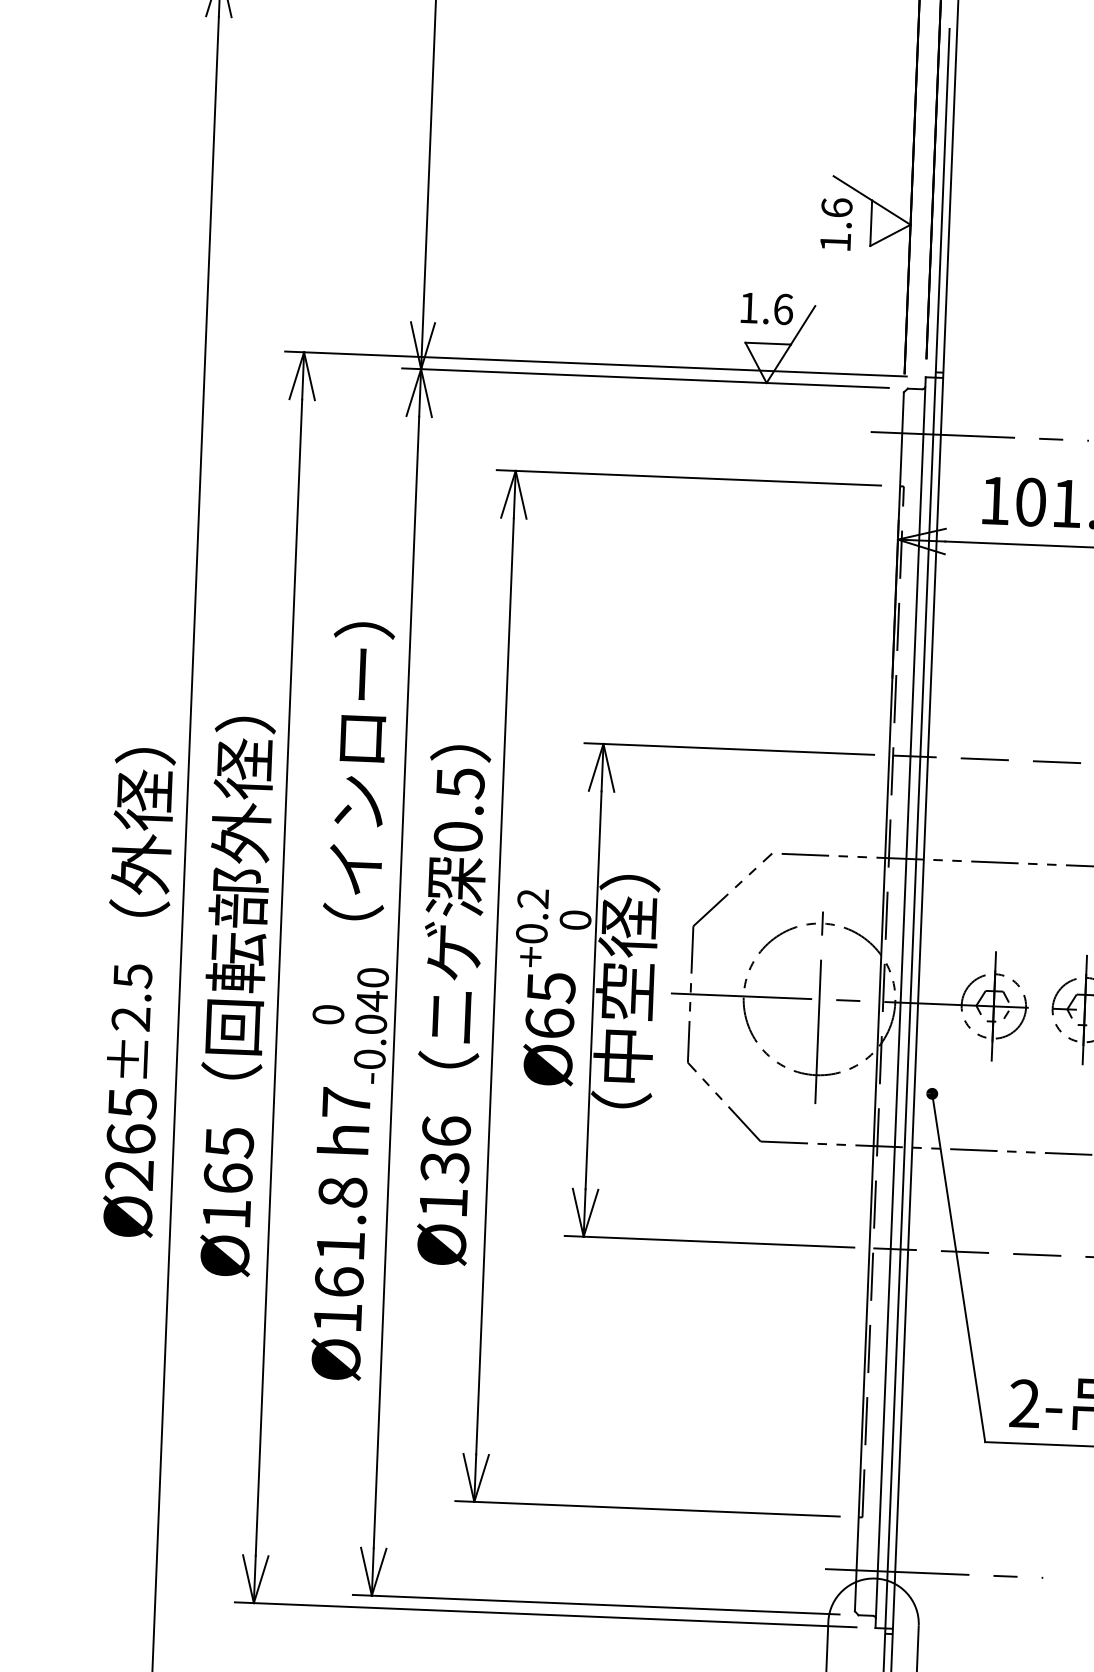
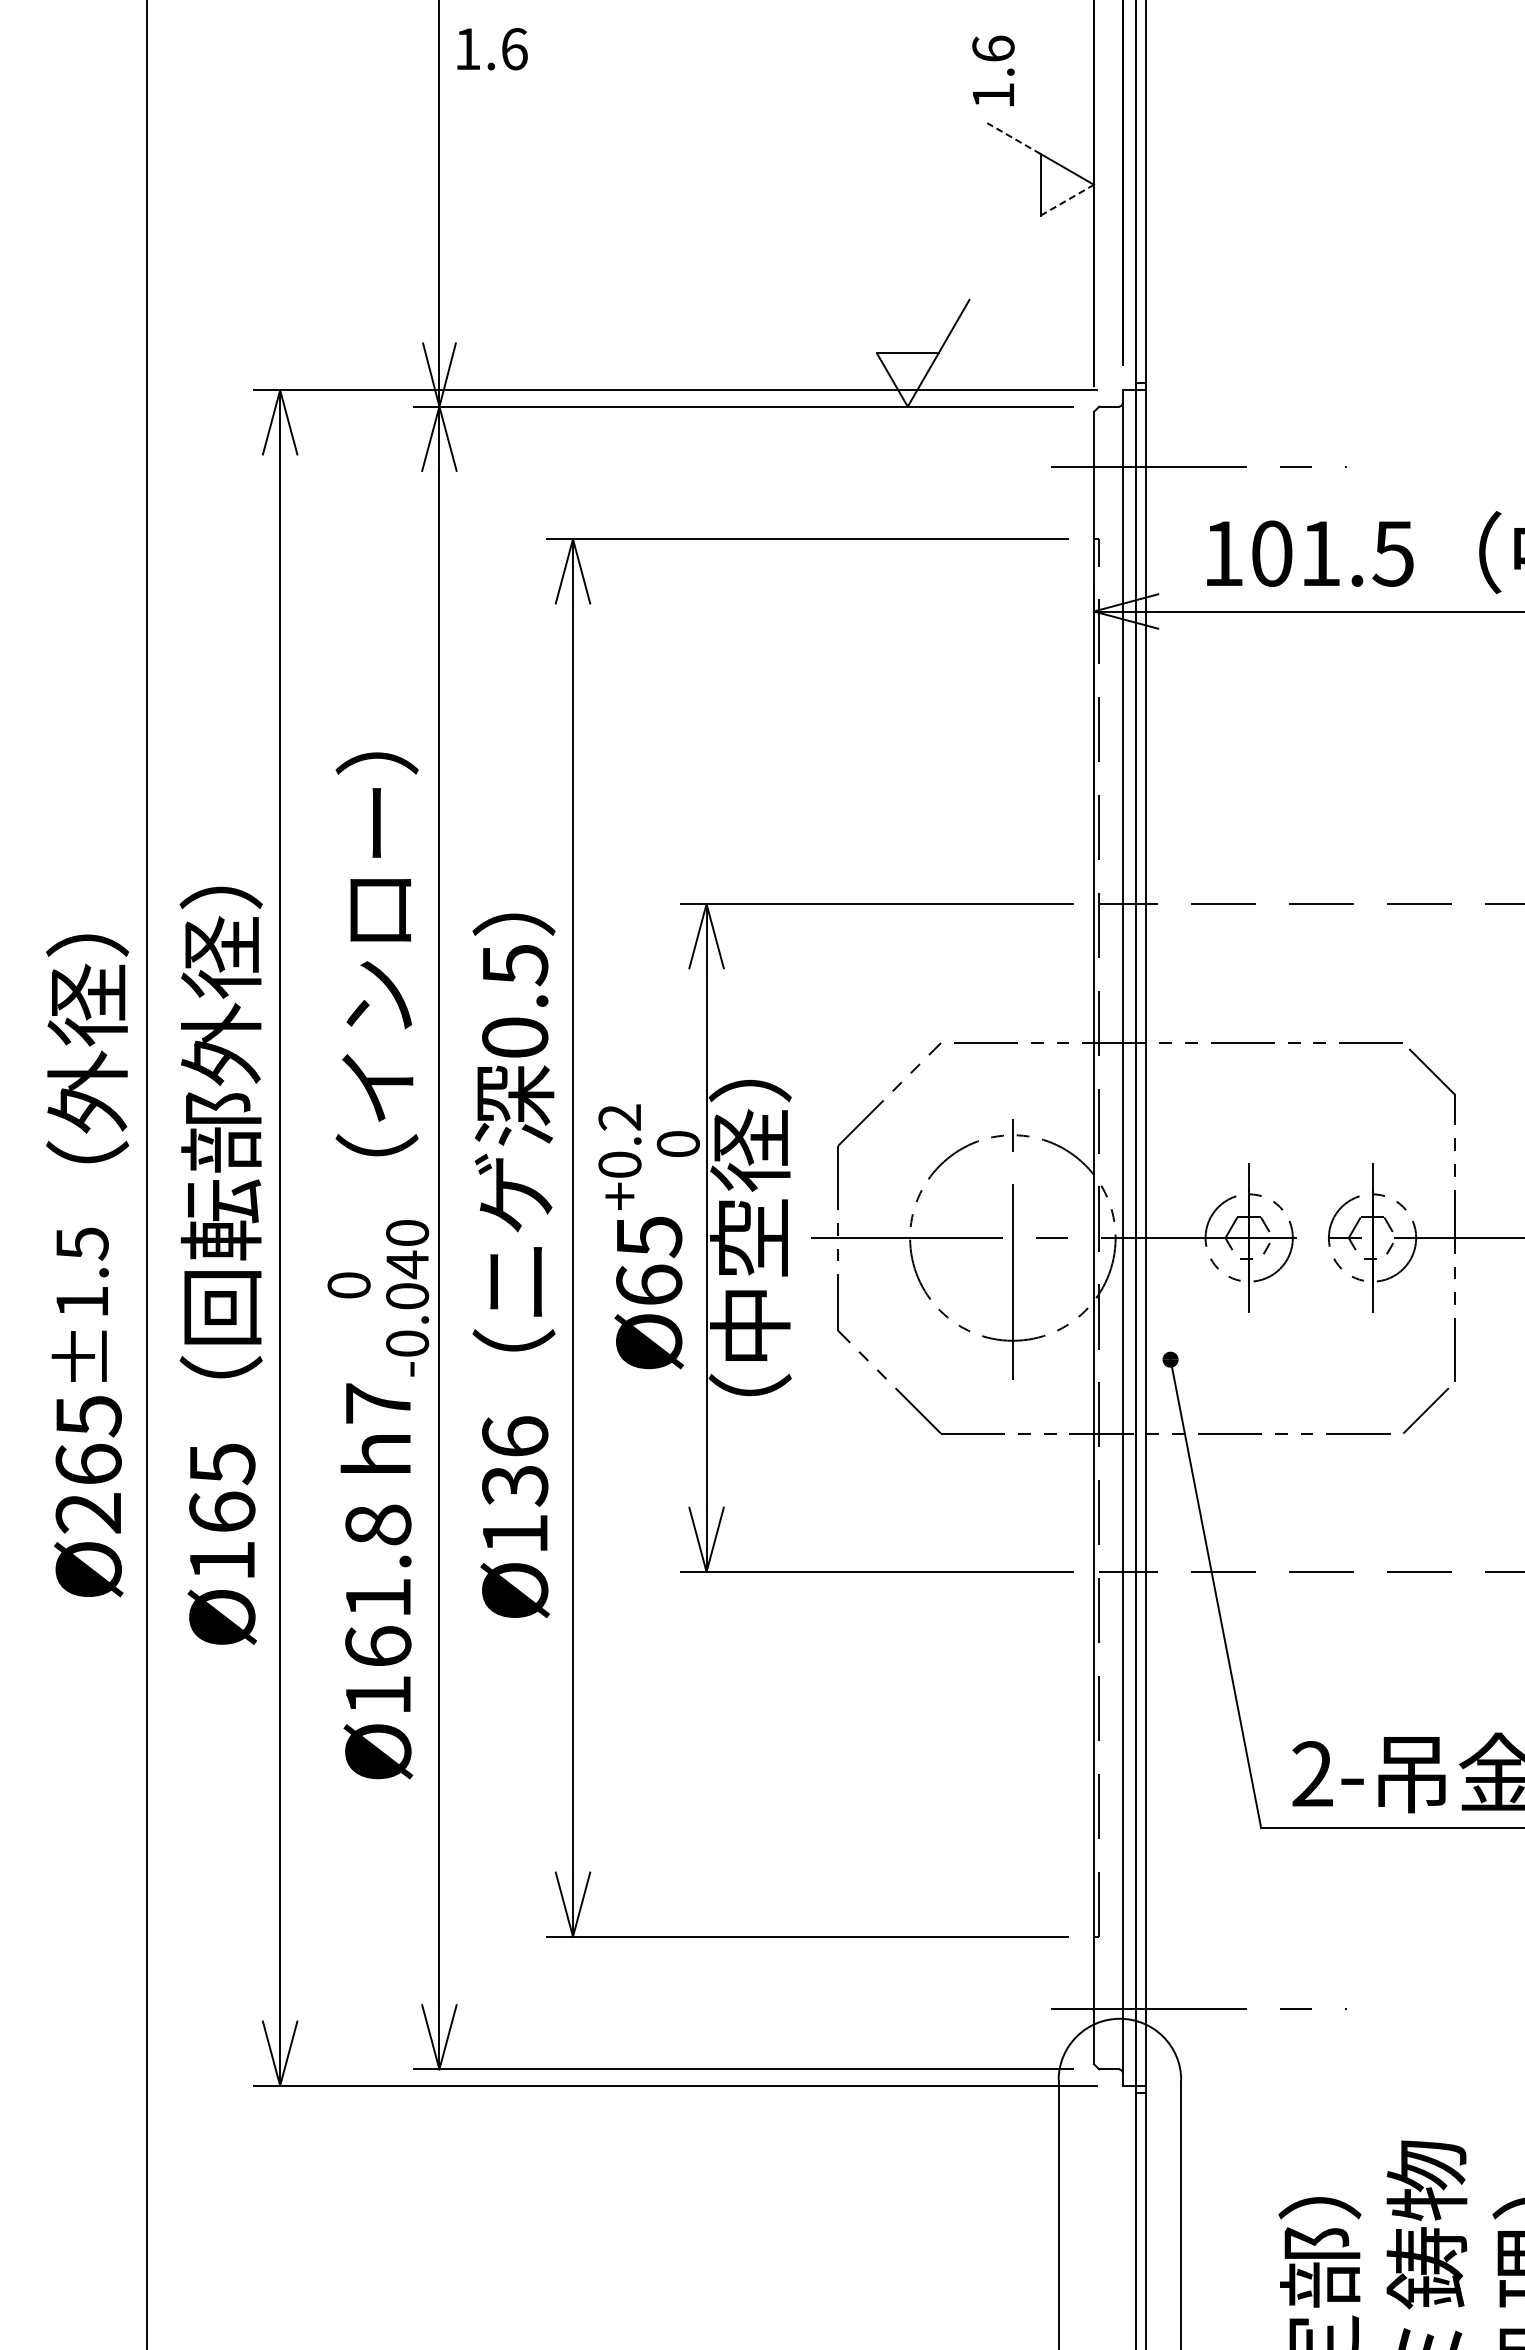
line: (852, 188) -> (1013, 138), solid -> dashed
text: (836, 223) -> (993, 70), moved
line: (890, 235) -> (1067, 200), solid -> dashed
text: (767, 309) -> (492, 49), moved
text: (130, 1019) -> (81, 1302), ±2.5 -> ±1.5

